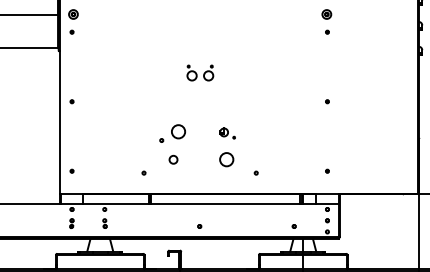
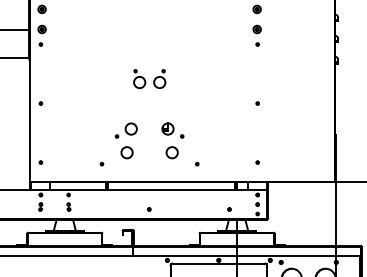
part: (199, 73) -> (149, 79), size x1.43
part: (227, 133) -> (172, 130), size x1.67
circle: (172, 159) -> (126, 152), size x1.67

